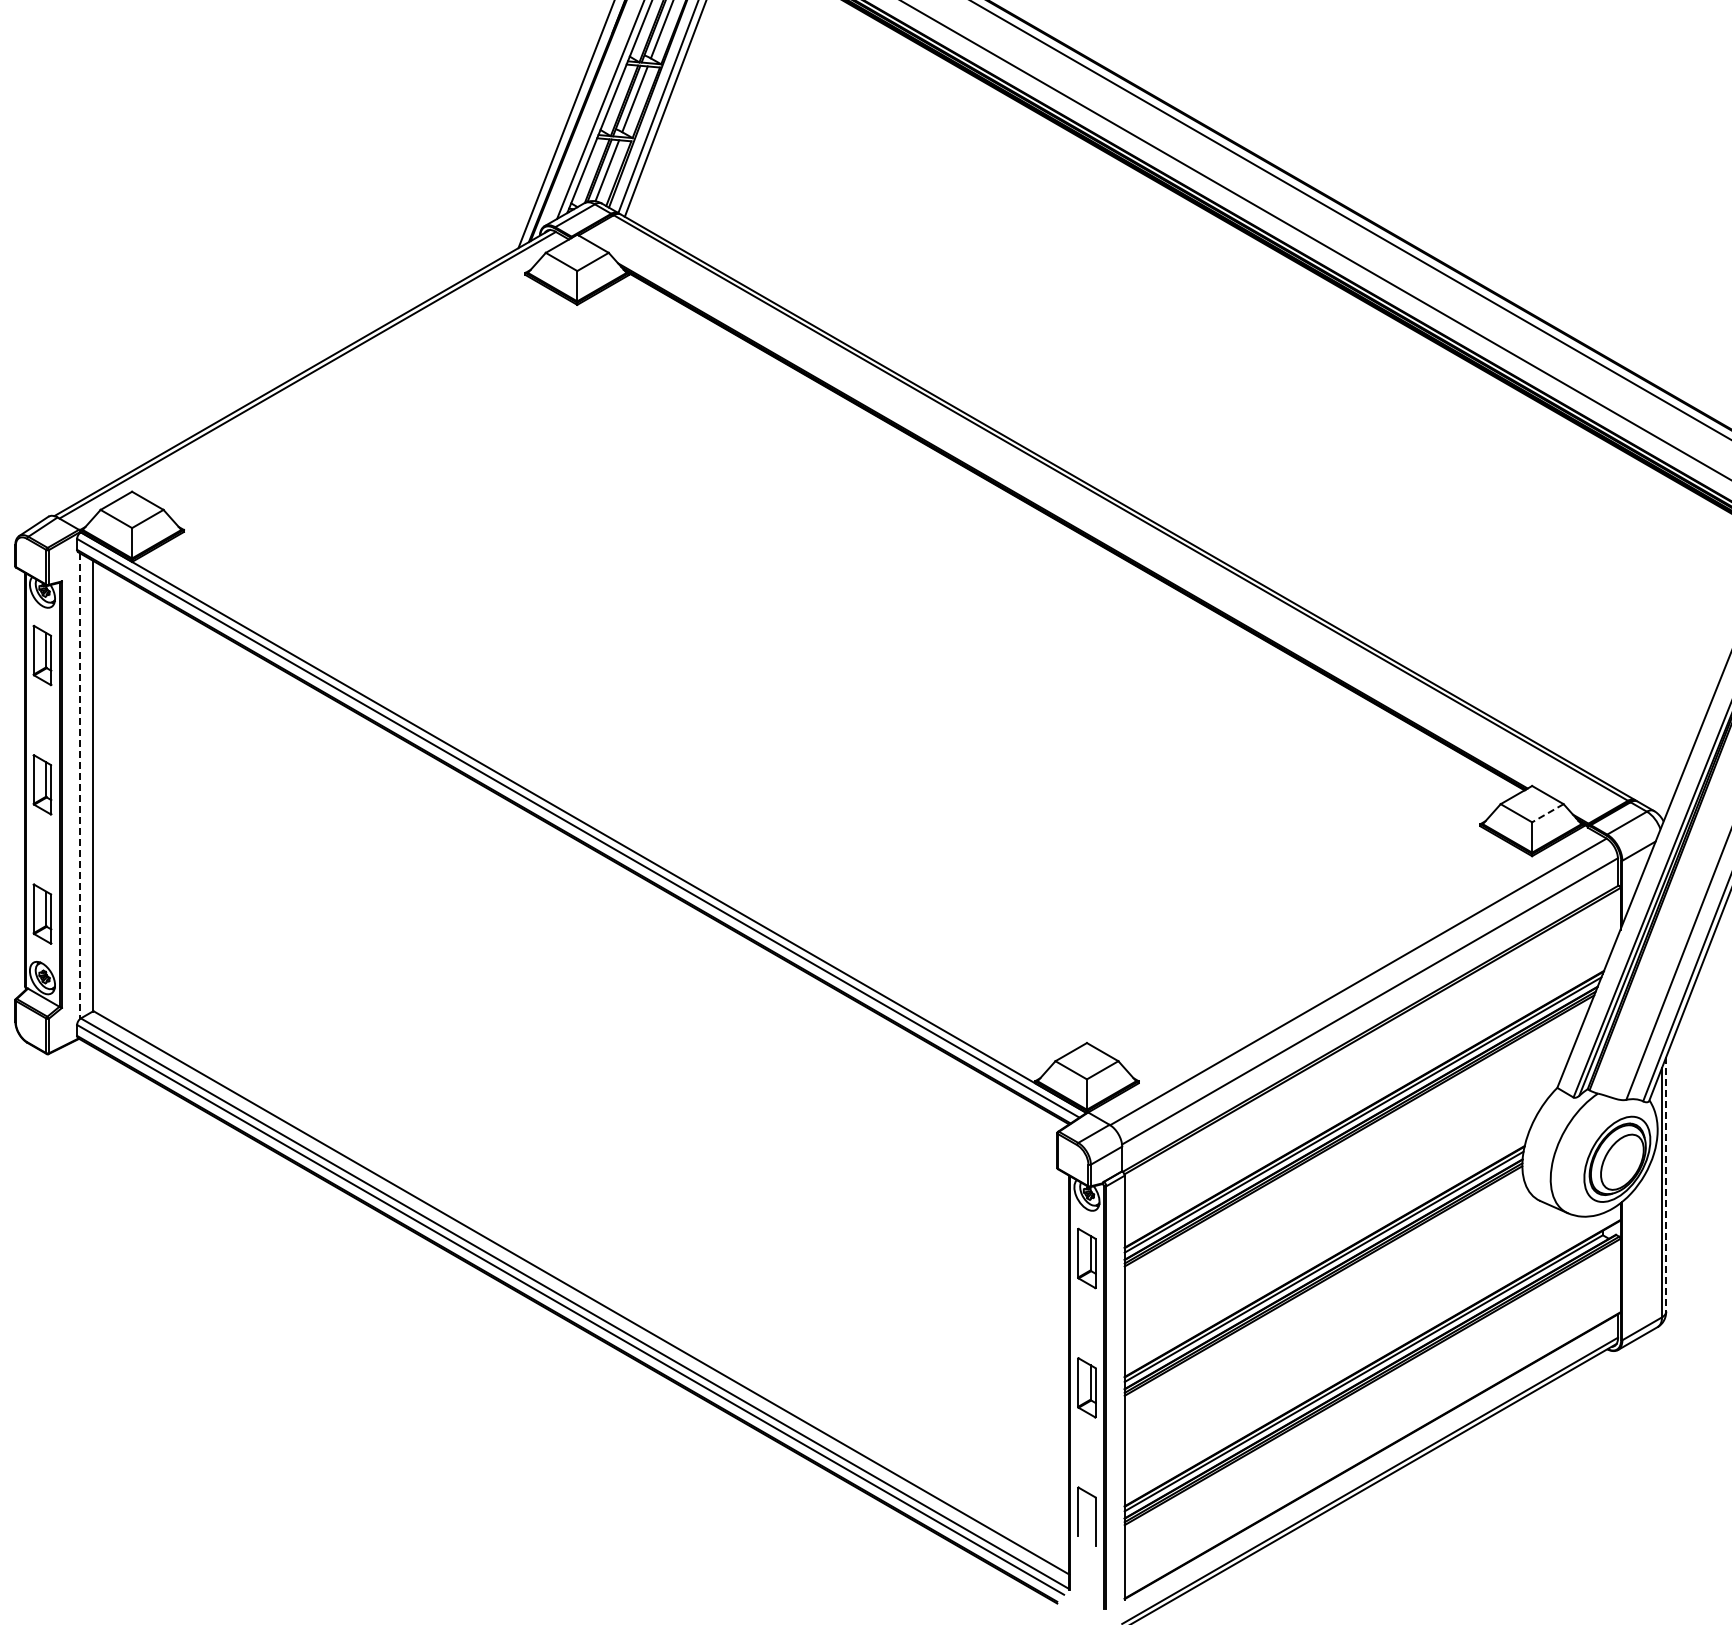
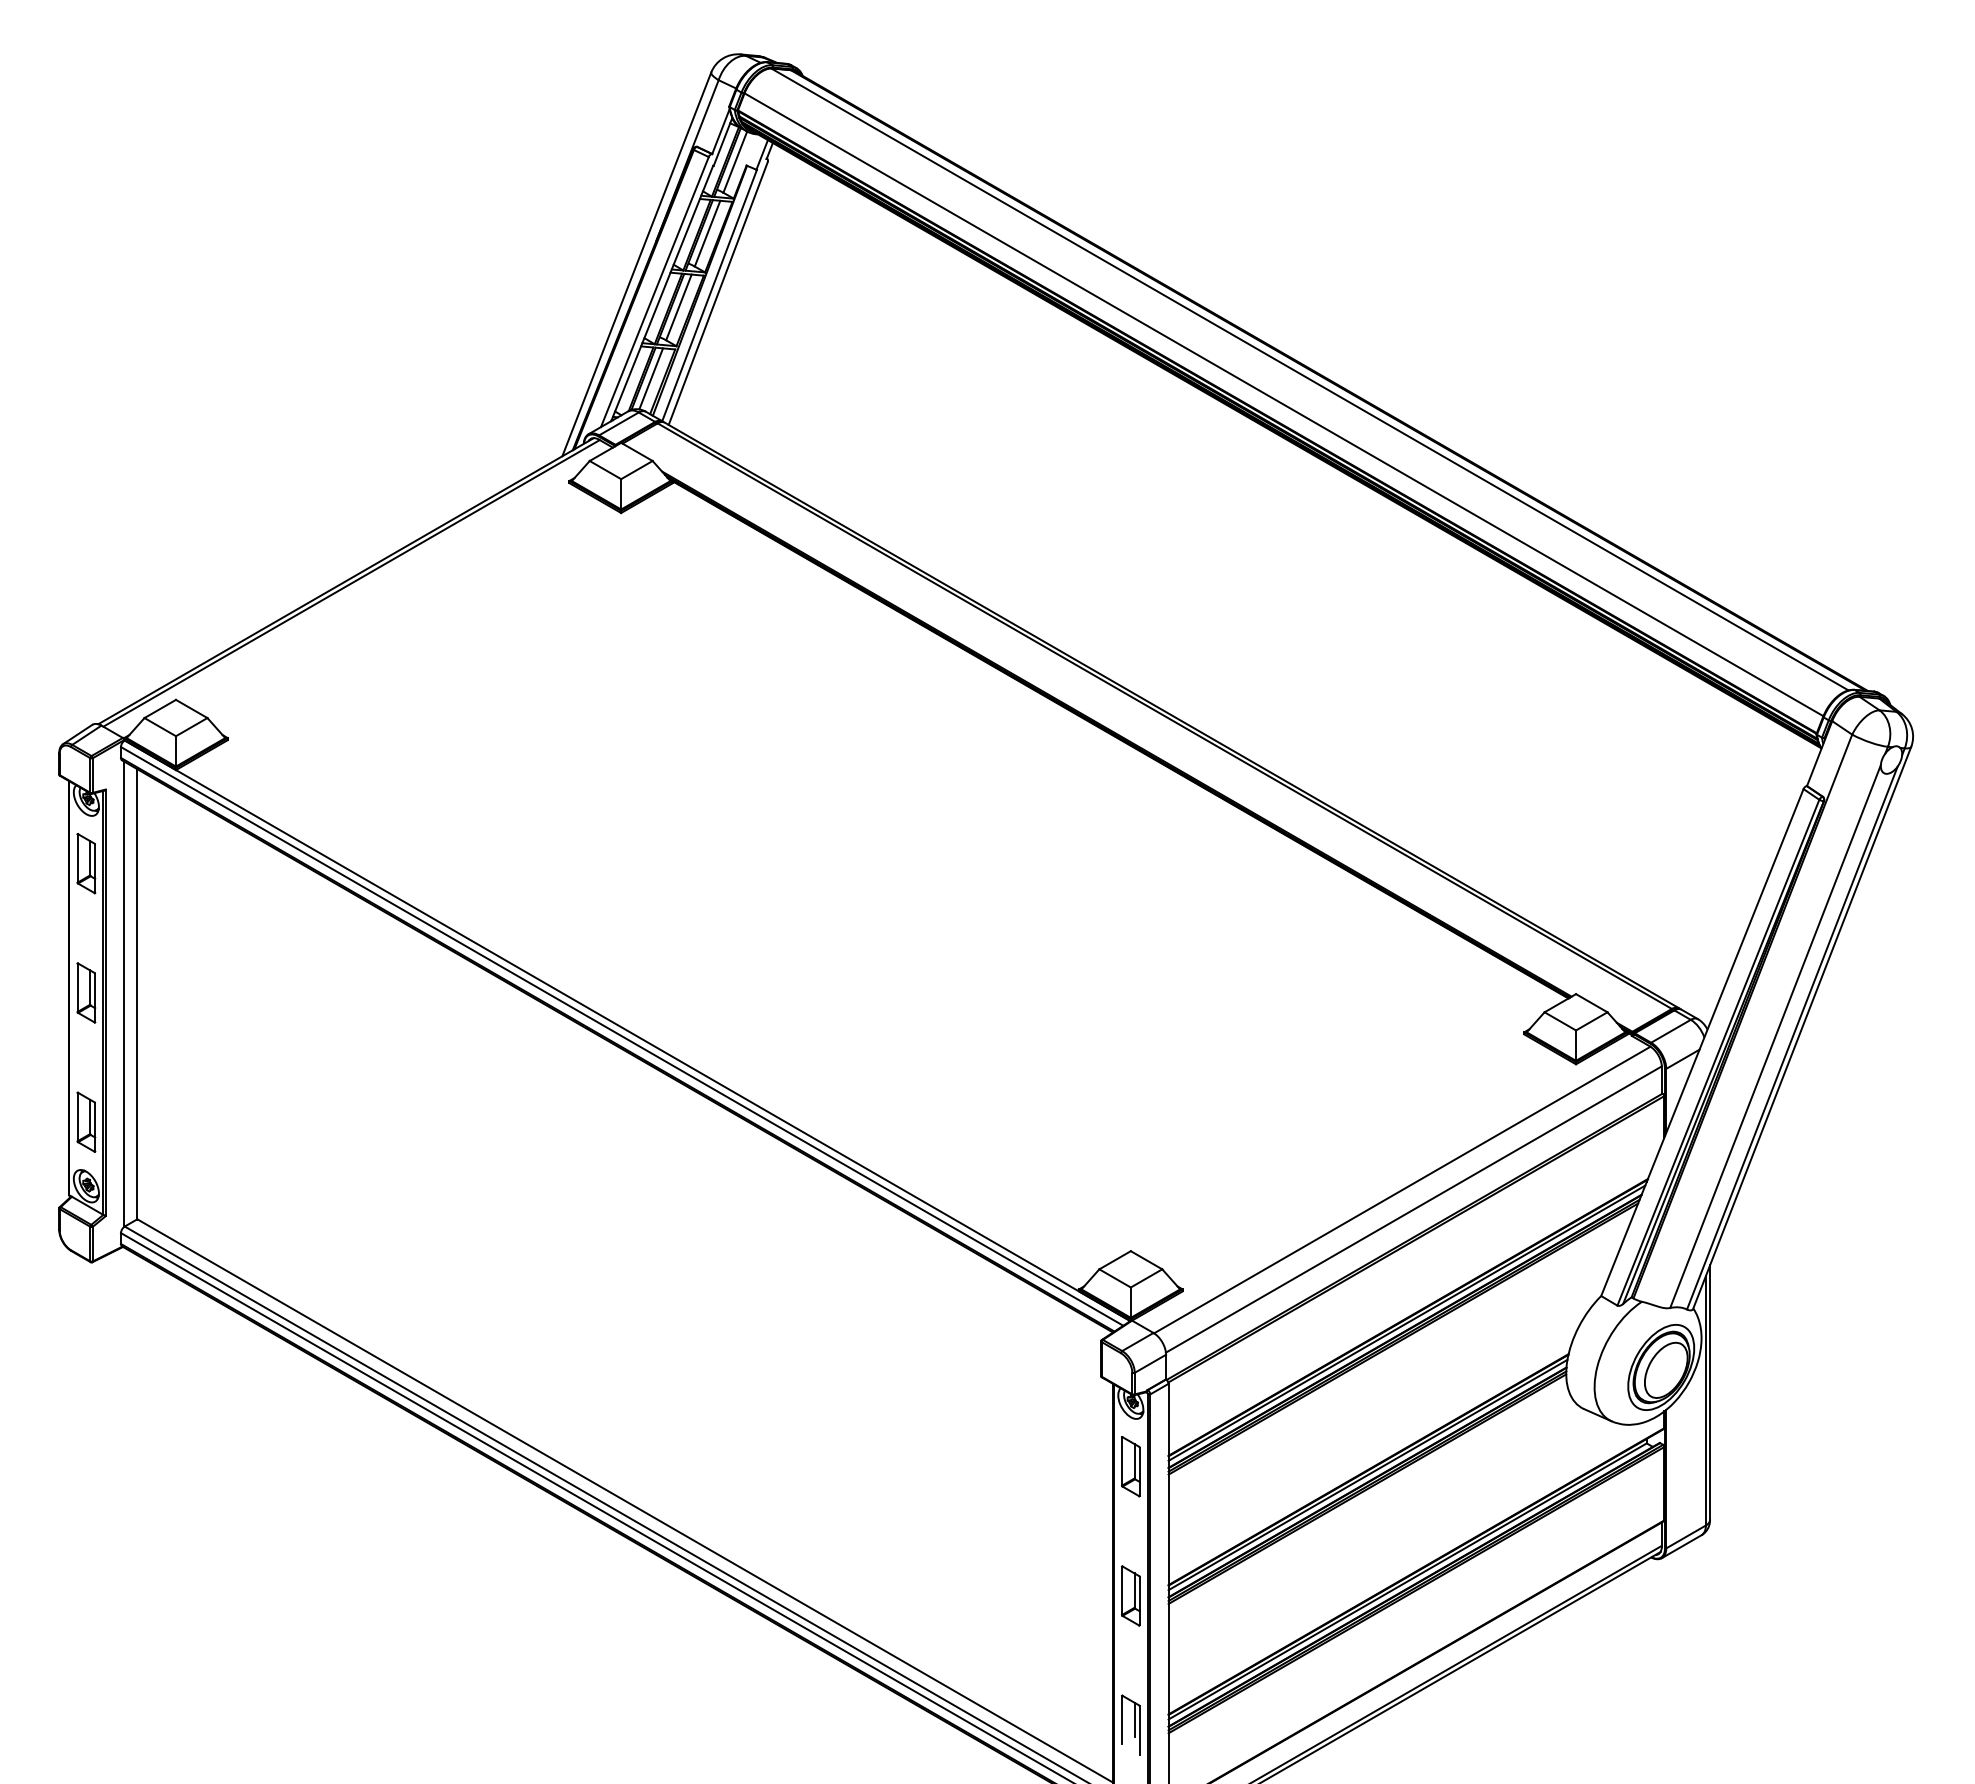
line: (80, 786) -> (124, 994), dashed -> solid
line: (1547, 813) -> (1591, 1021), dashed -> solid
line: (1666, 1185) -> (1710, 1393), dashed -> solid
line: (1090, 1511) -> (1134, 1719), added

